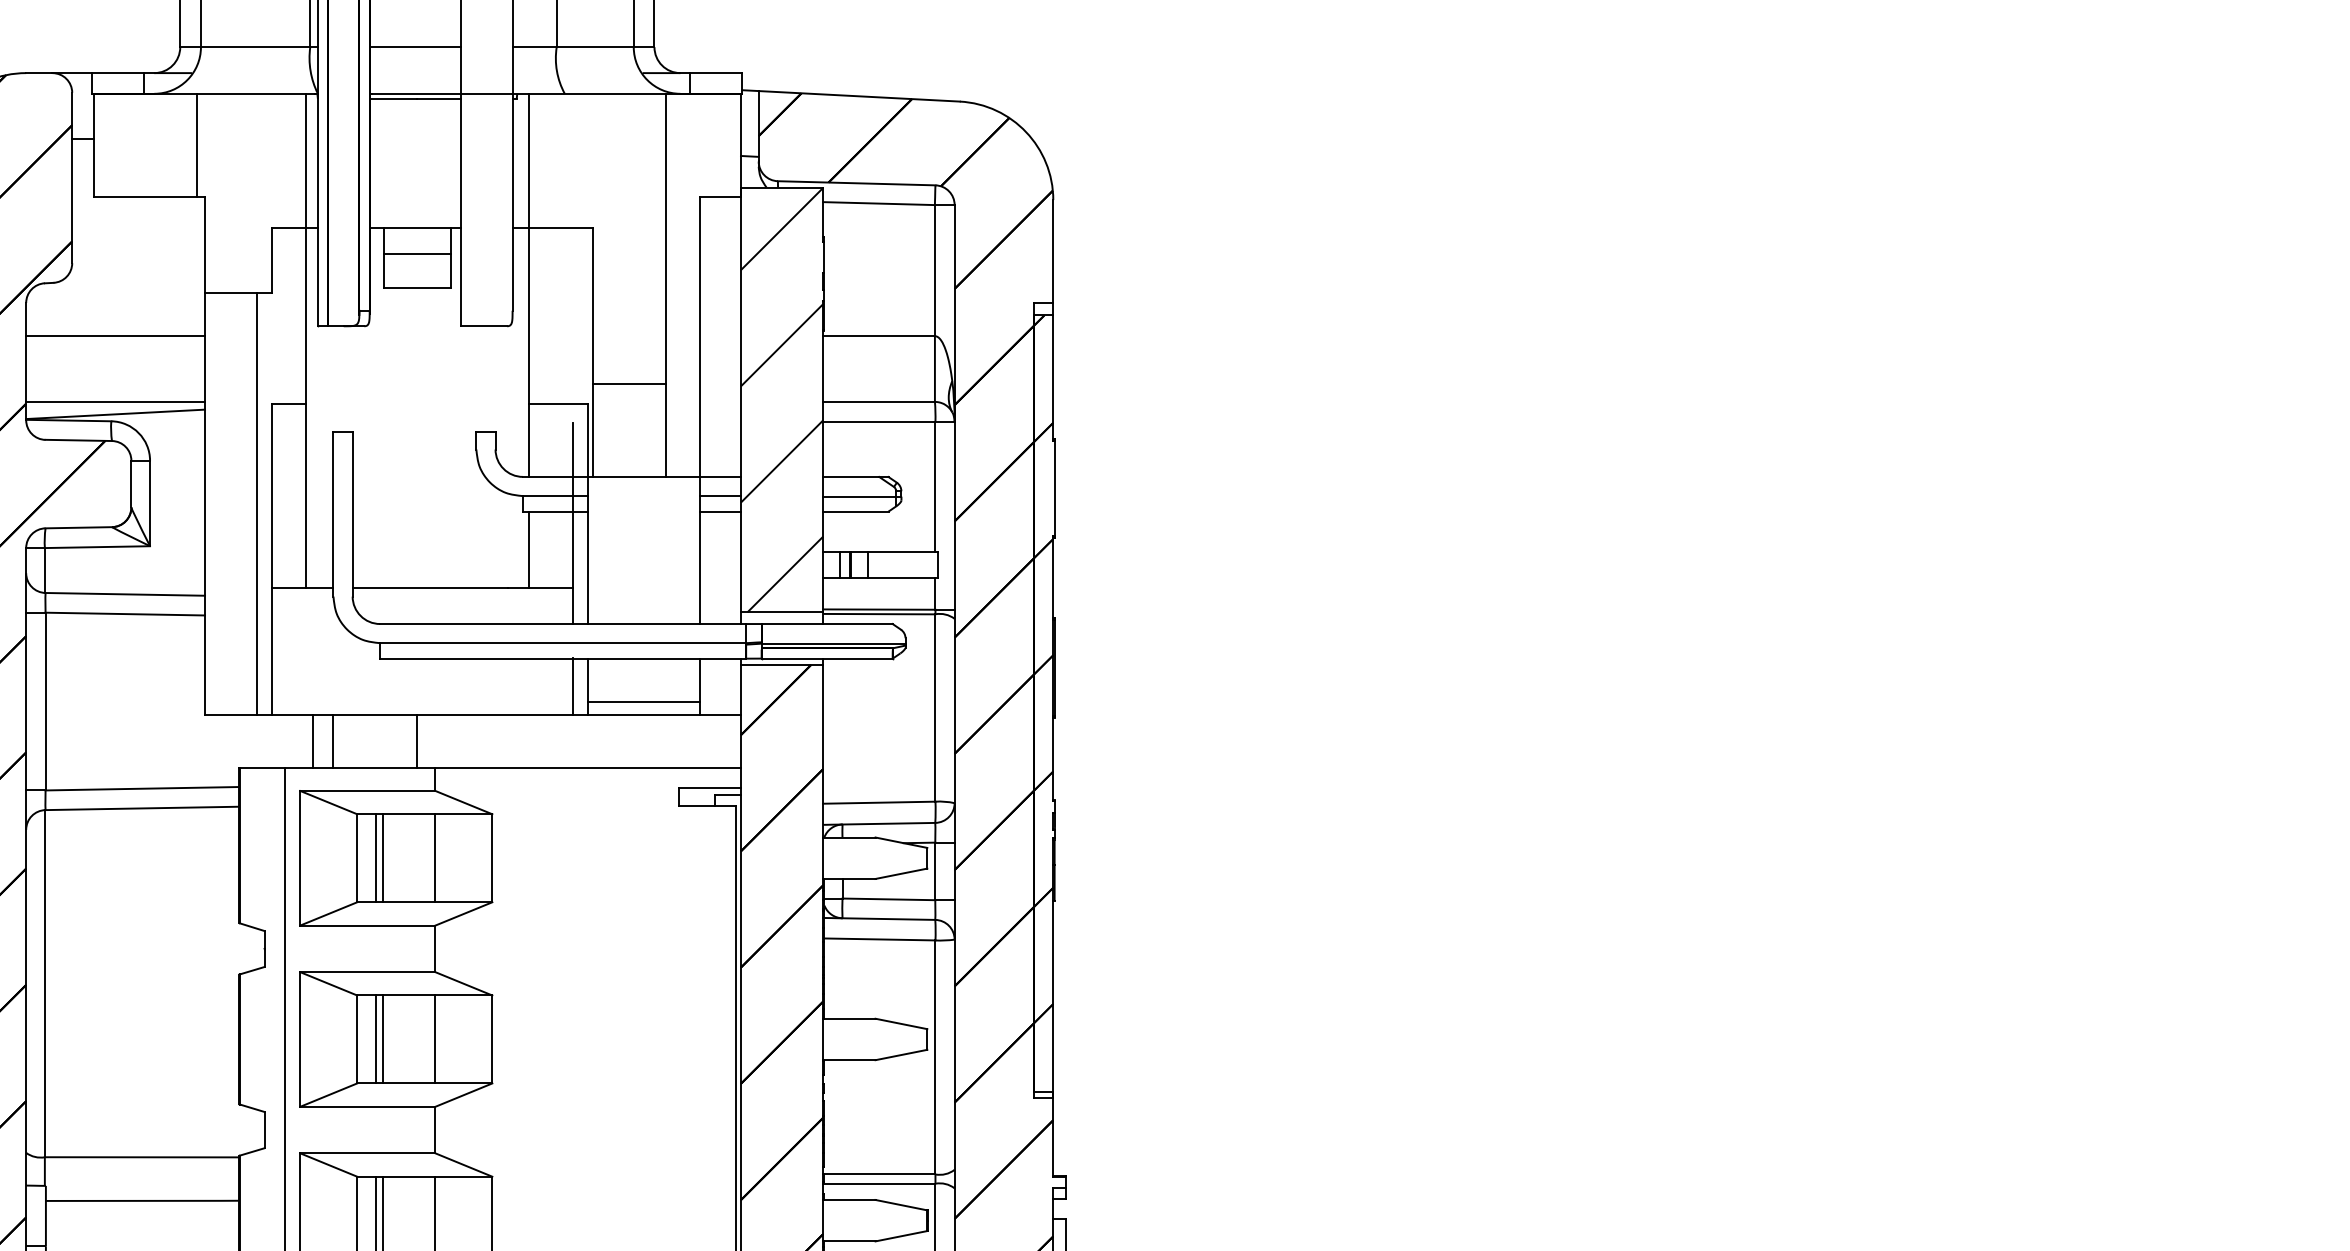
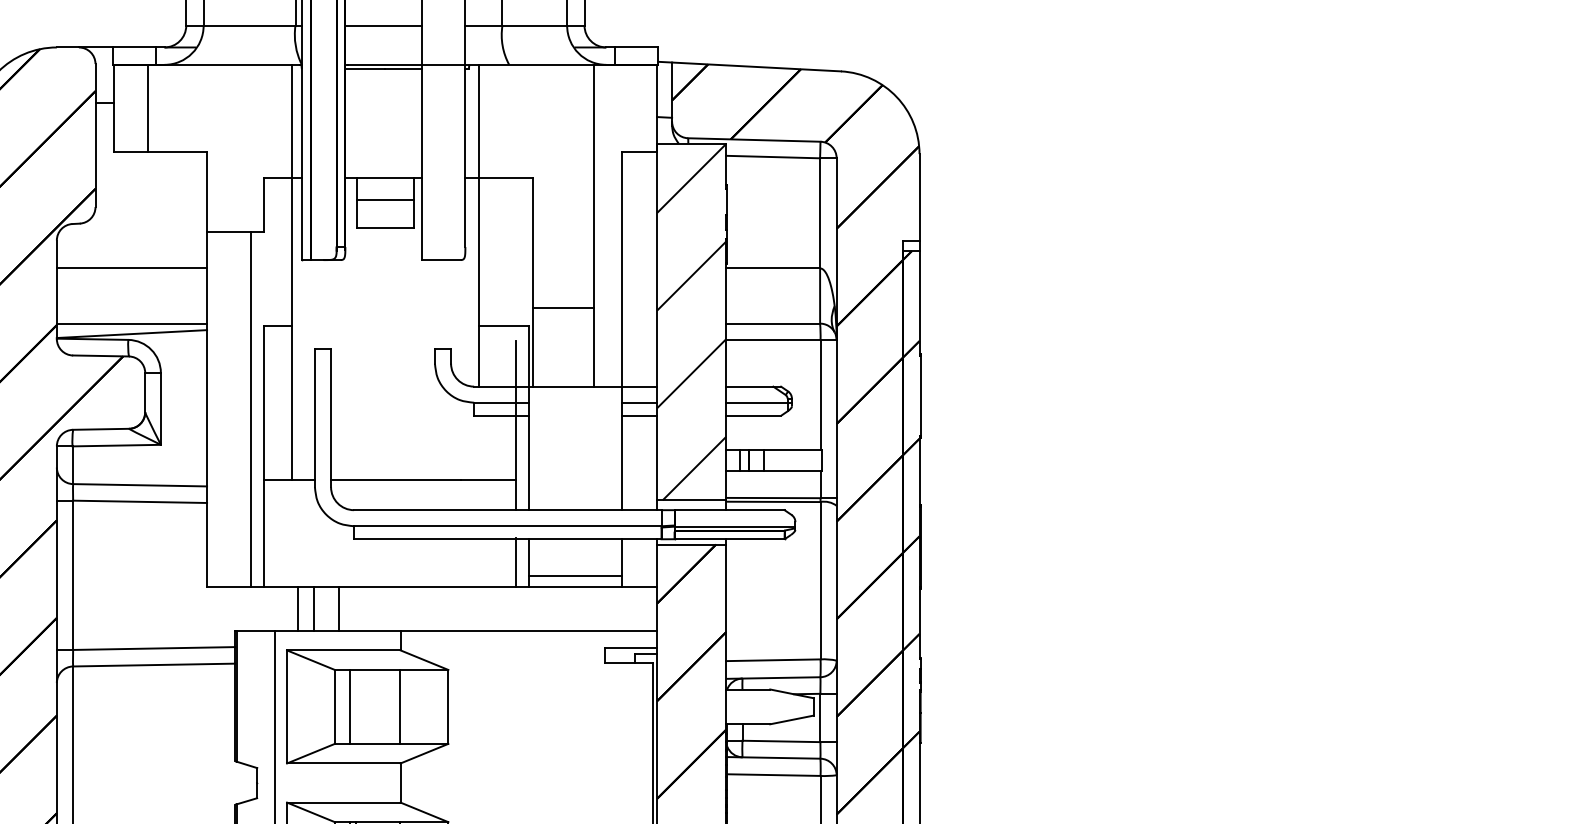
line: (197, 145) -> (147, 108), moved
line: (528, 549) -> (478, 447), removed
line: (416, 741) -> (338, 608), moved
line: (382, 858) -> (356, 707), removed

